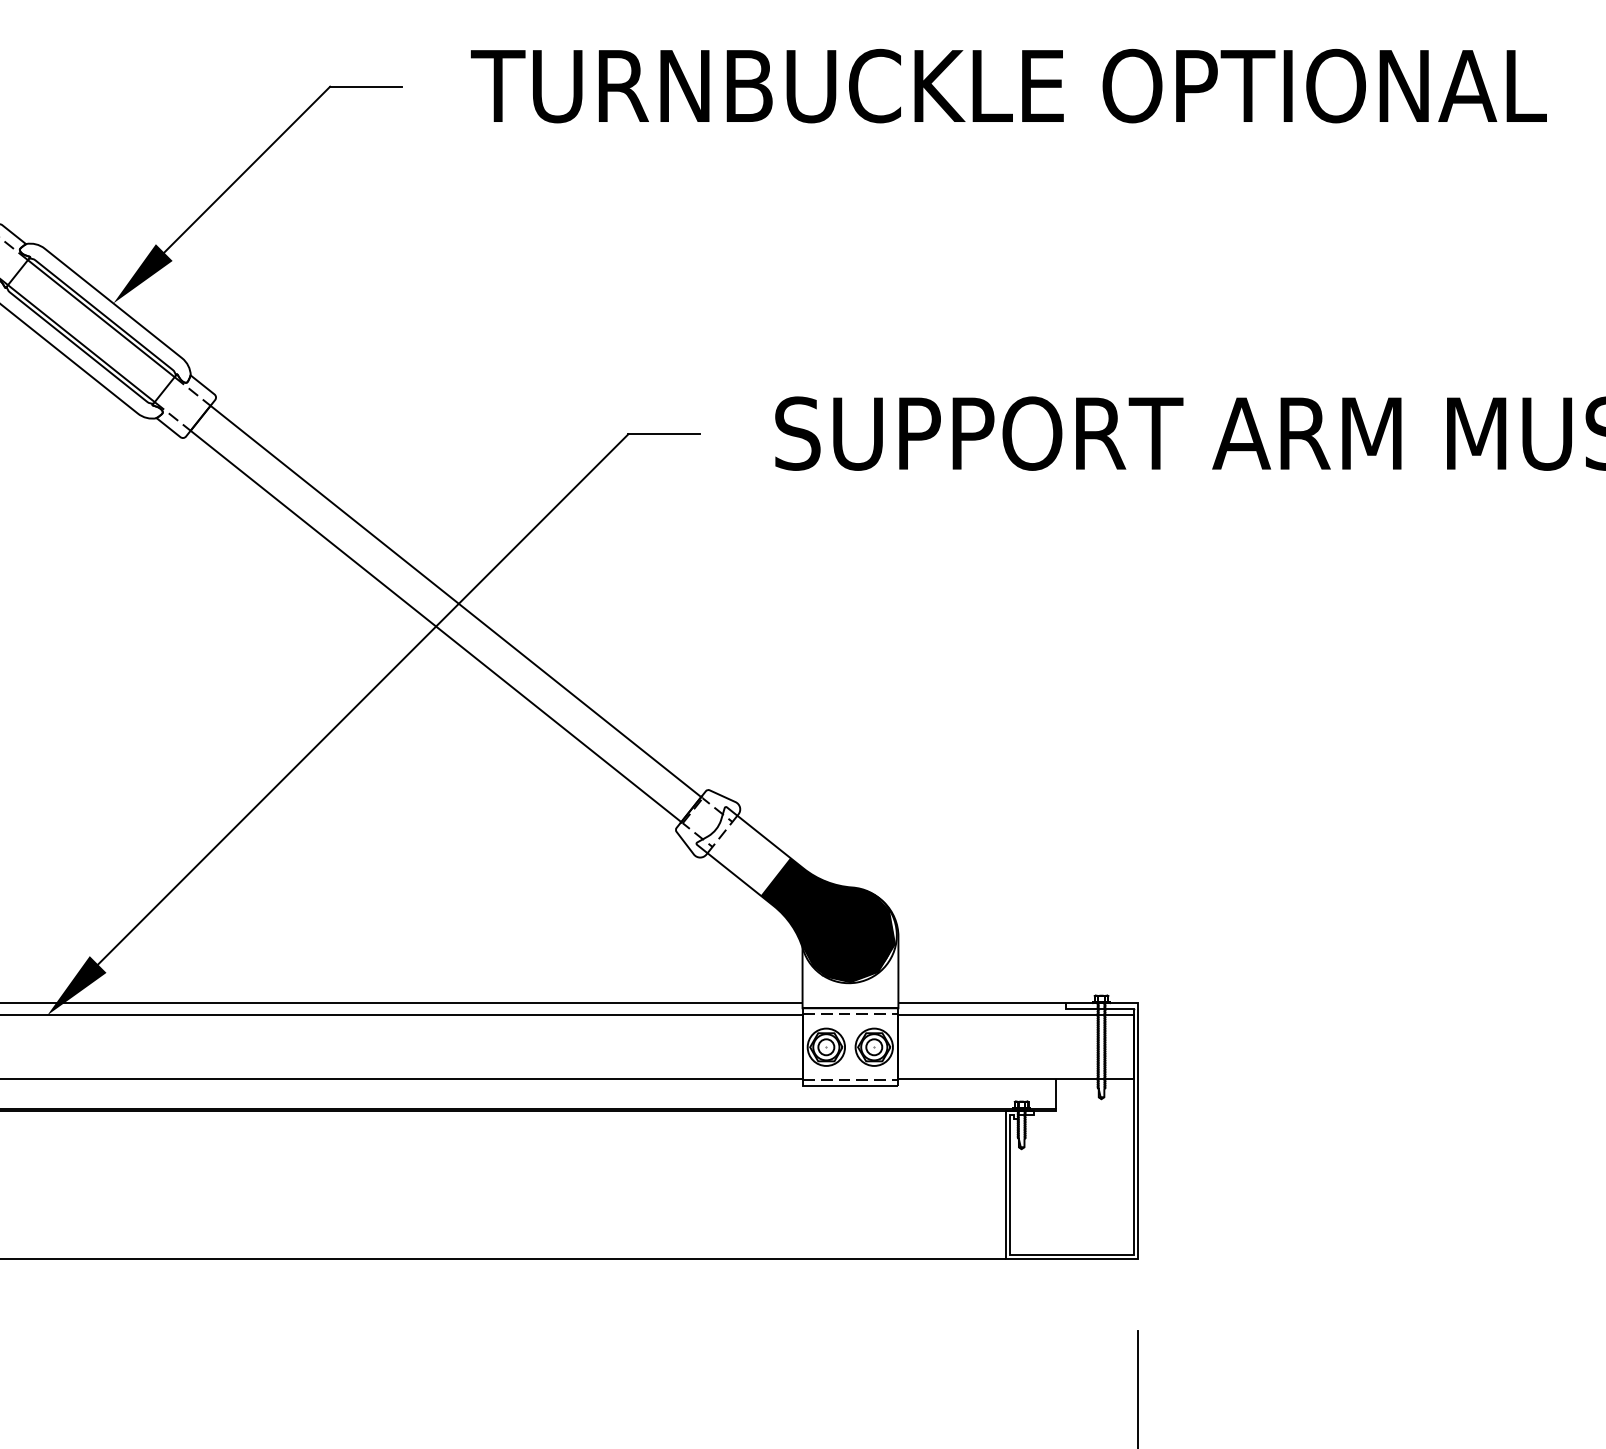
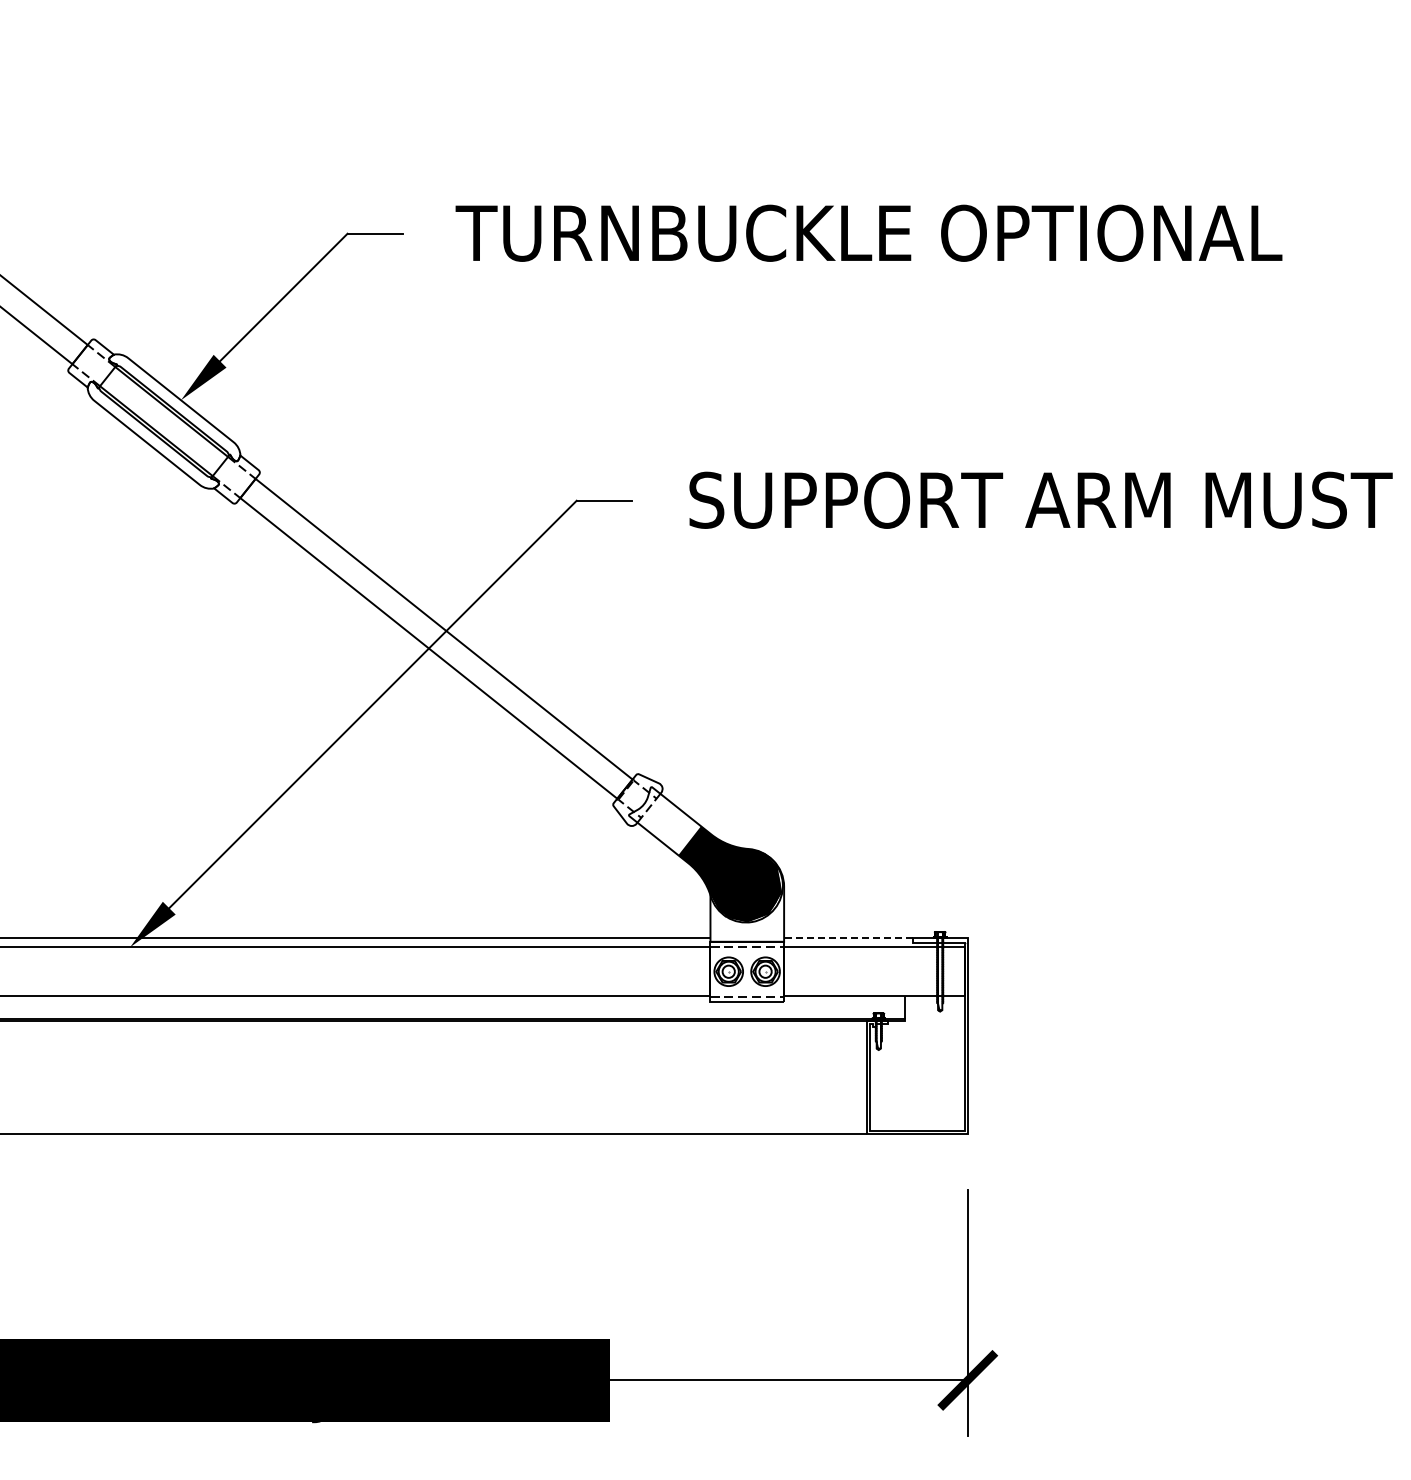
line: (980, 1003) -> (847, 938), solid -> dashed

